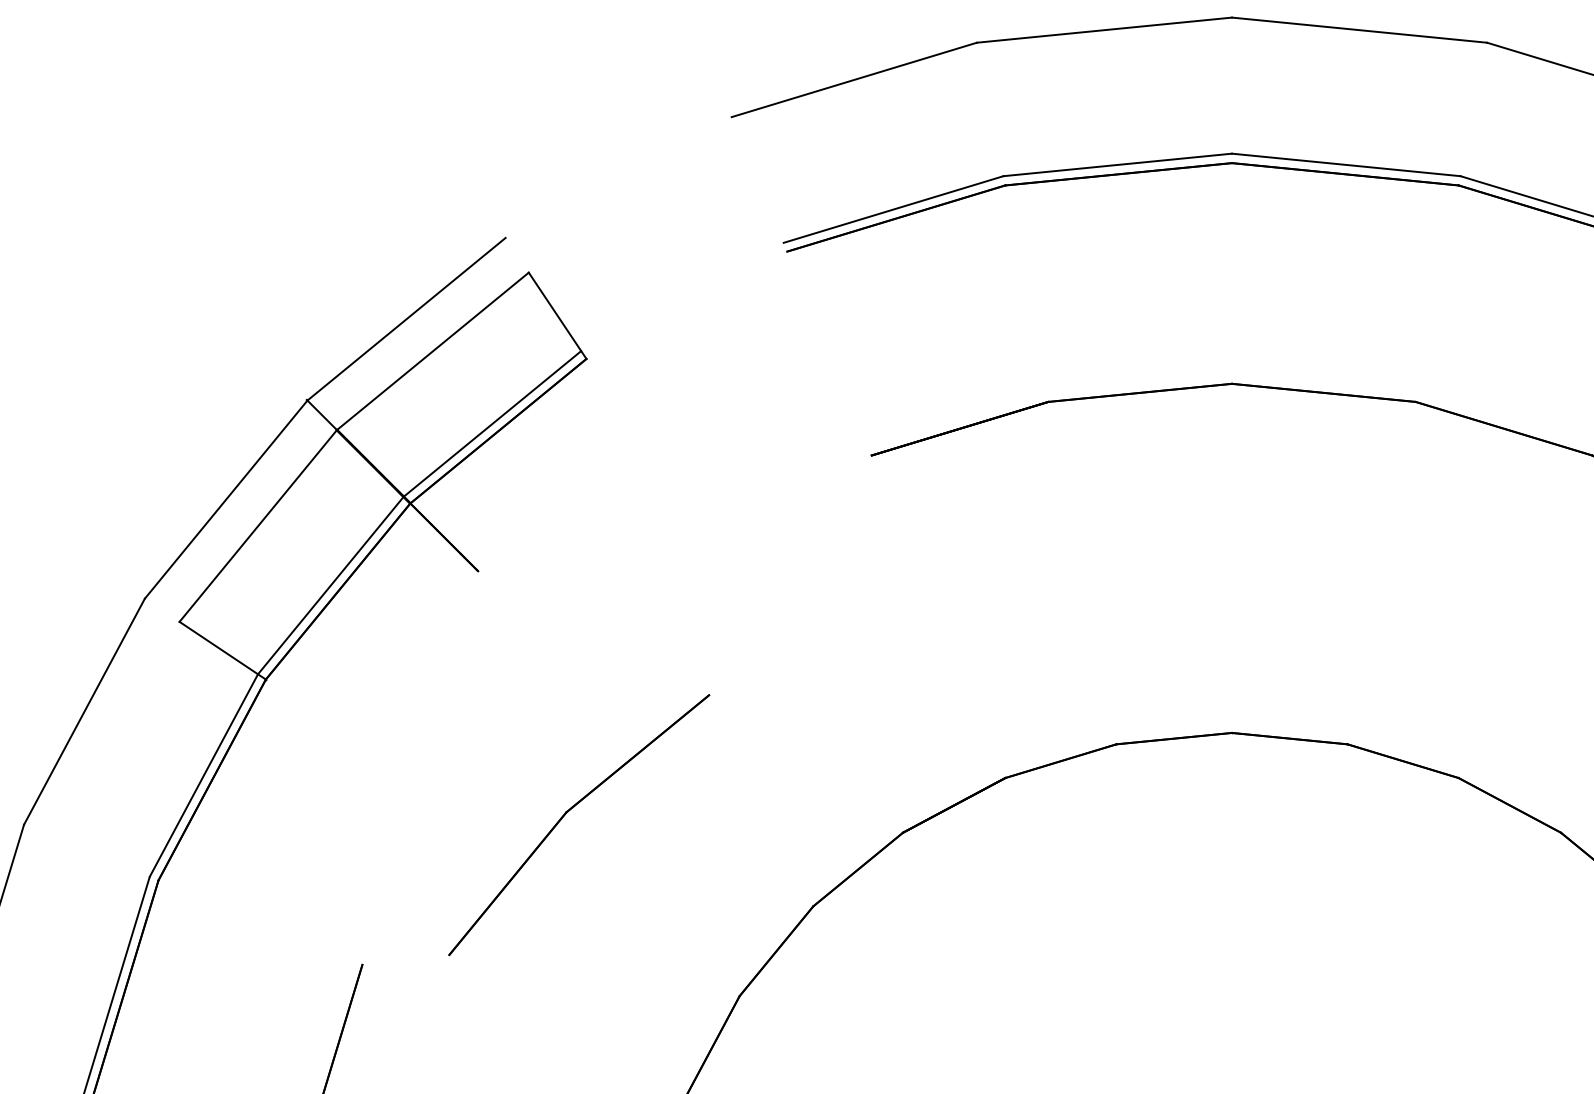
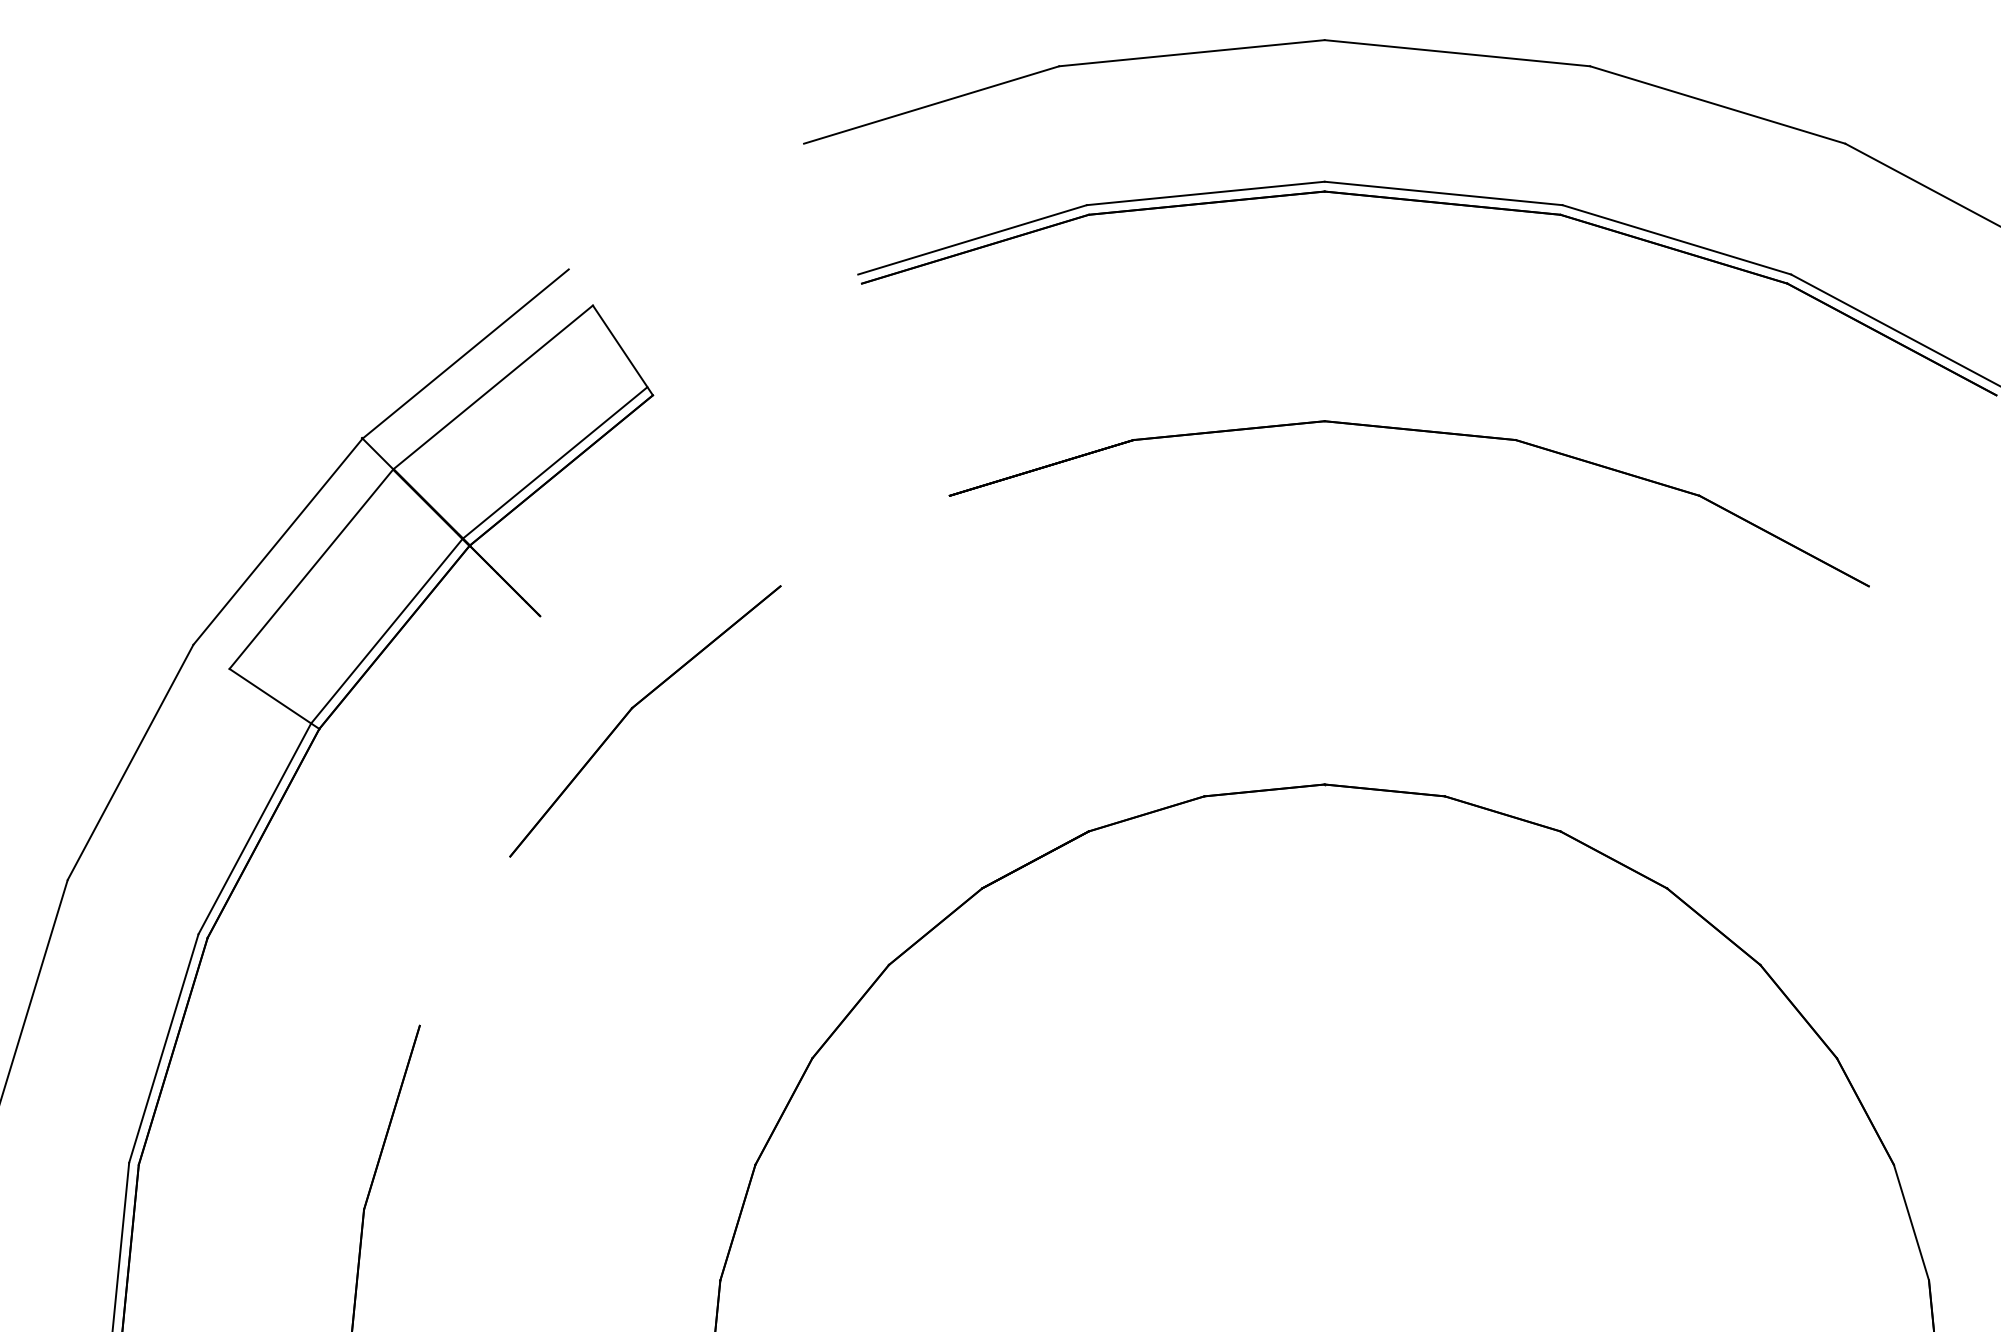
part: (567, 812) -> (633, 708), moved

